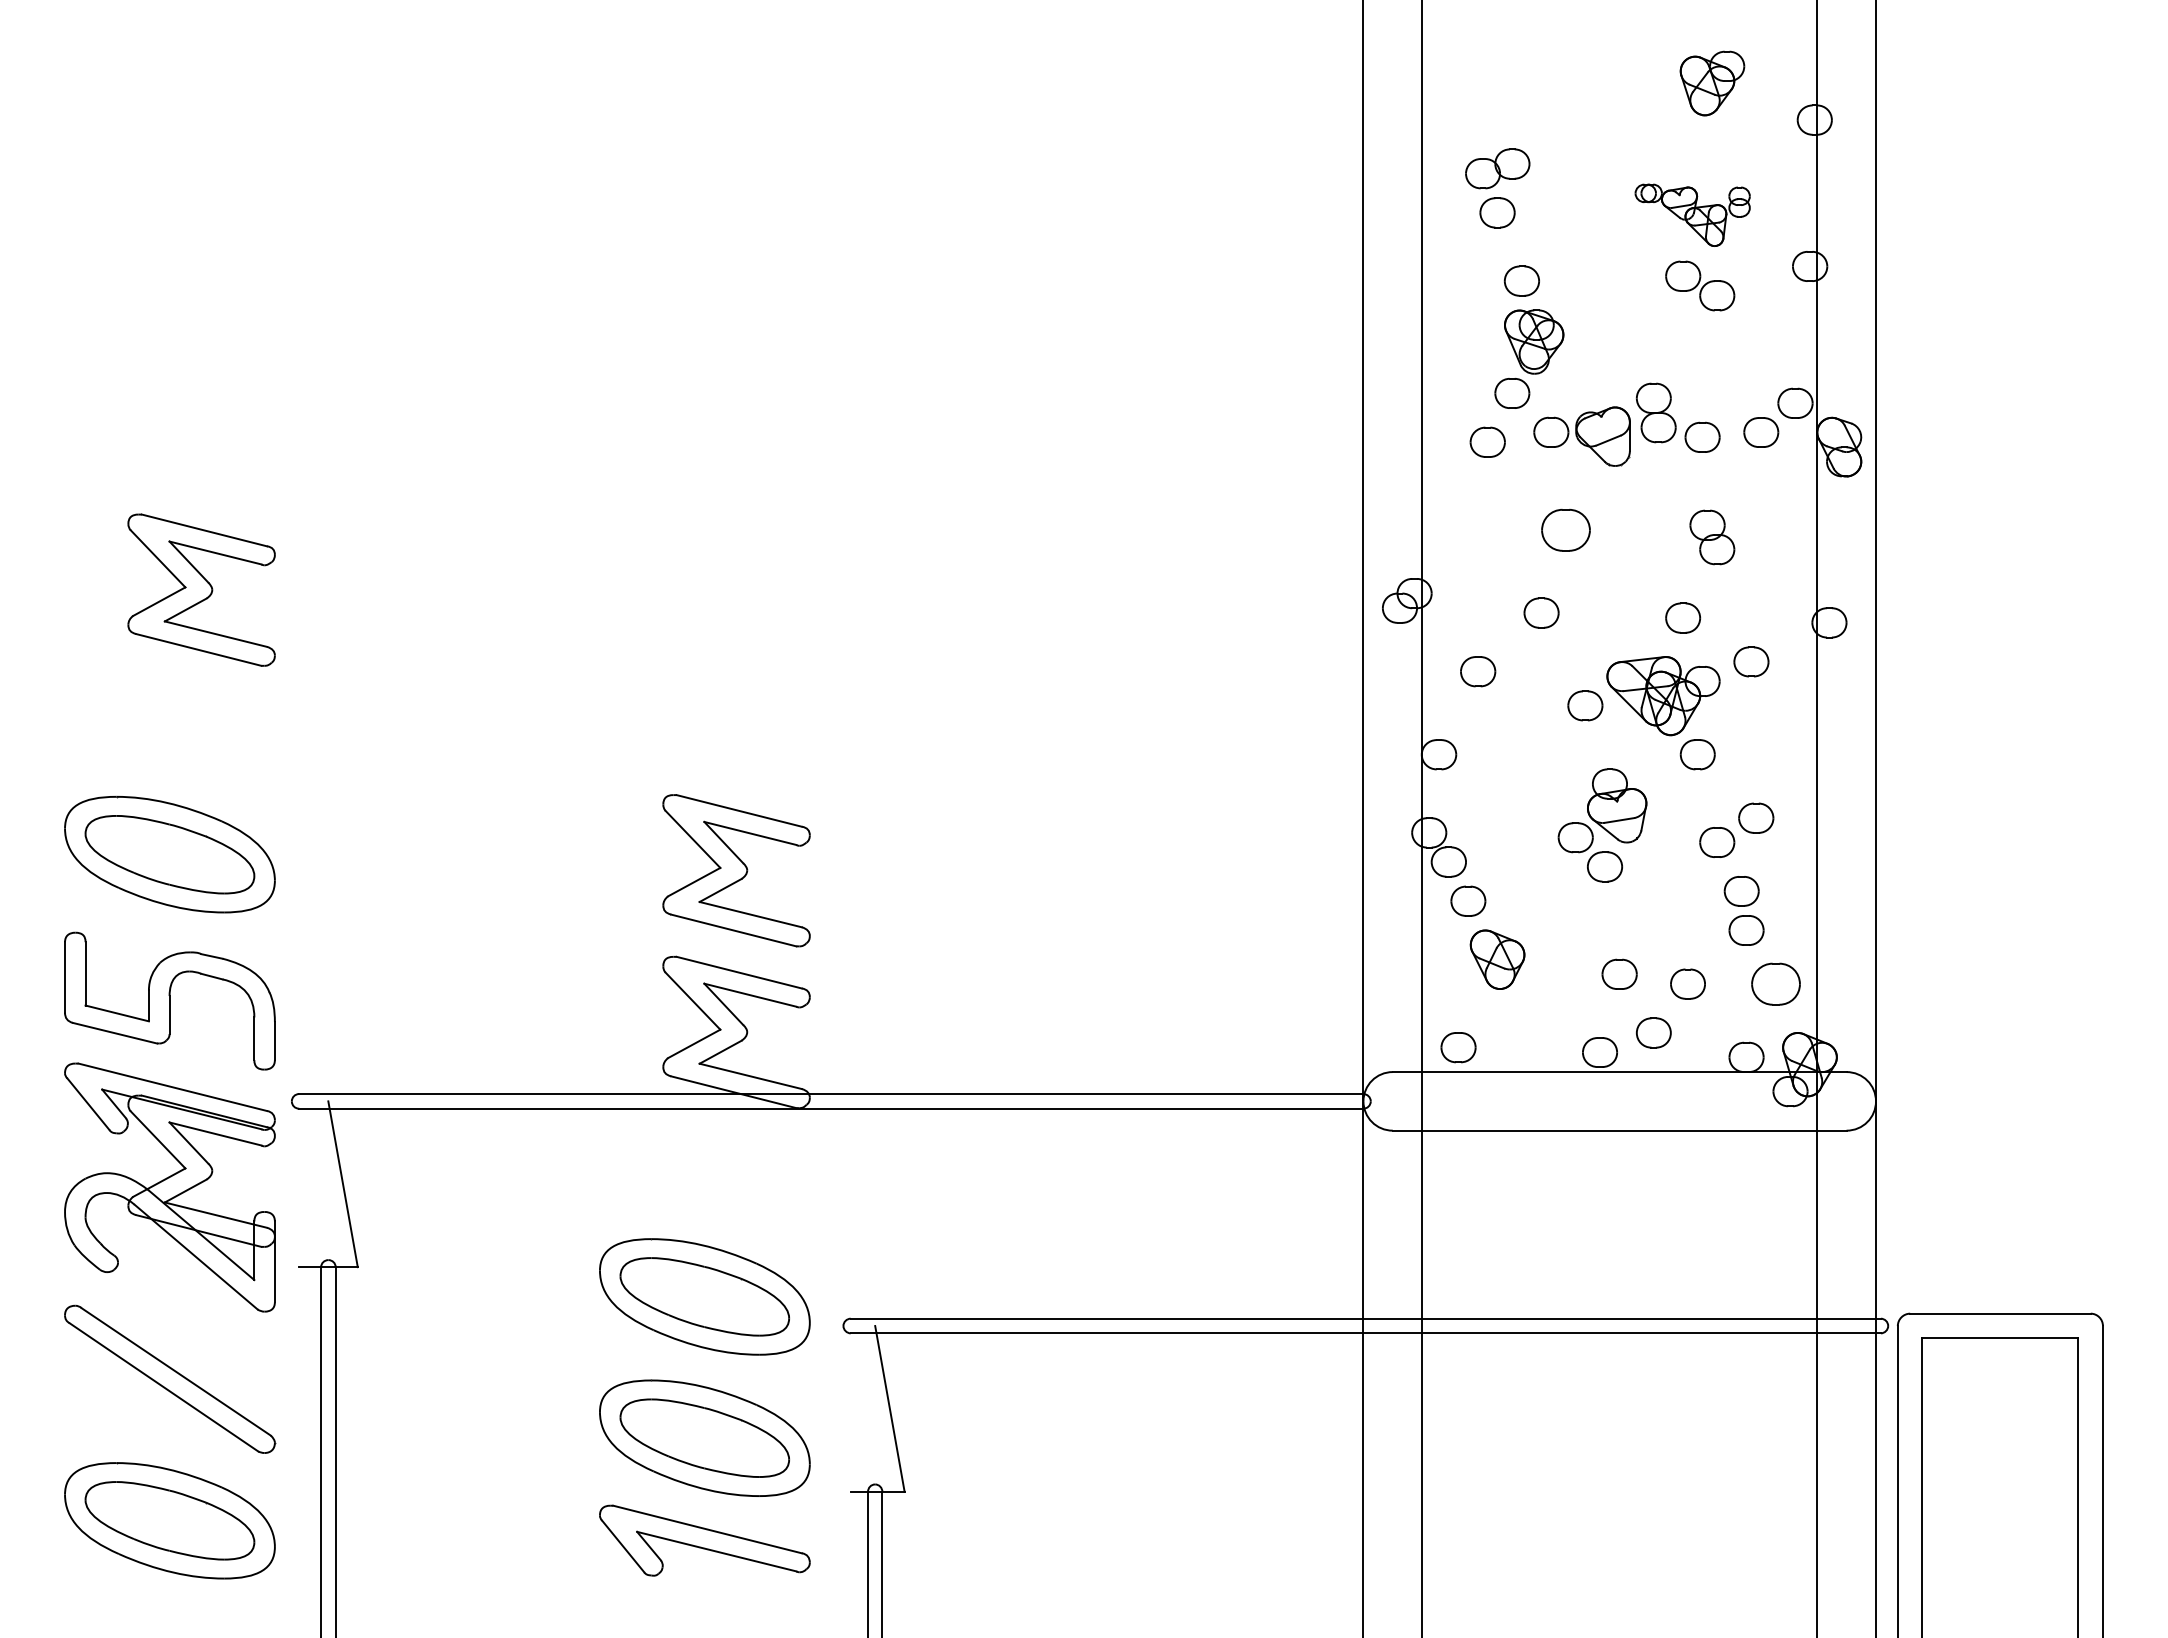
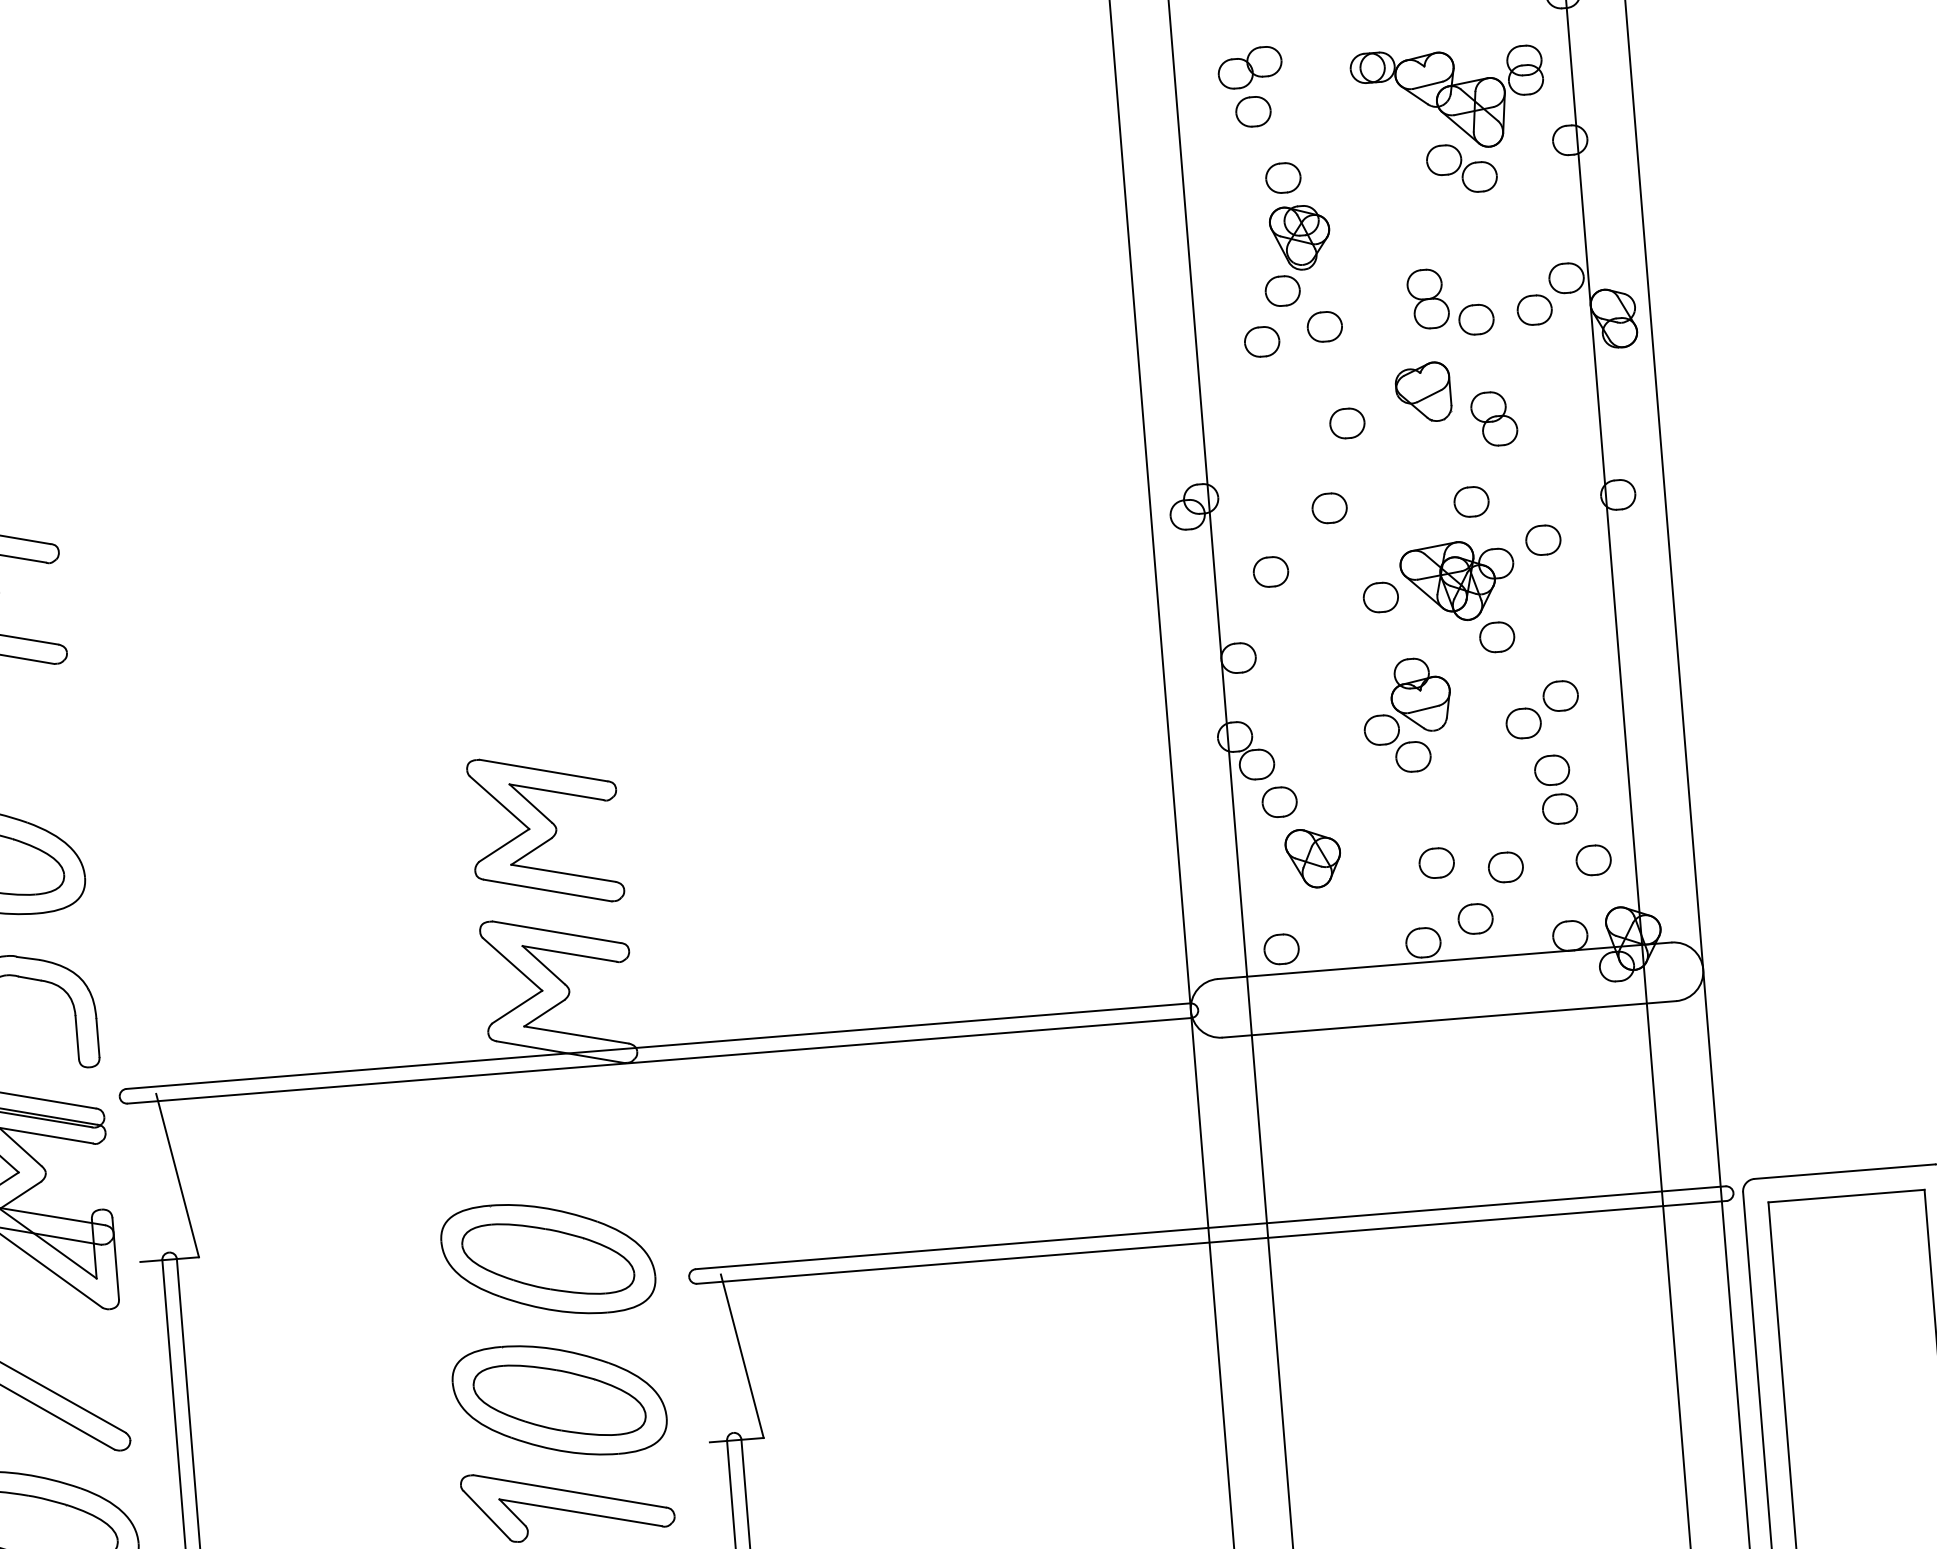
part: (1692, 215) -> (1448, 98), size x1.67
part: (1602, 436) -> (1422, 392), moved
part: (1565, 529) -> (1346, 422), size x0.71
part: (1775, 983) -> (1593, 859), size x0.71

